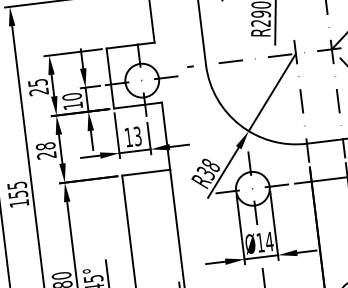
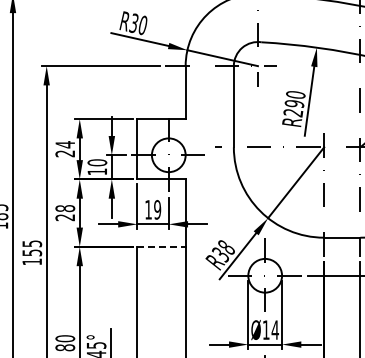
text: (38, 82) -> (65, 144), 25 -> 24
text: (137, 136) -> (157, 209), 13 -> 19
line: (147, 172) -> (162, 246), solid -> dashed

